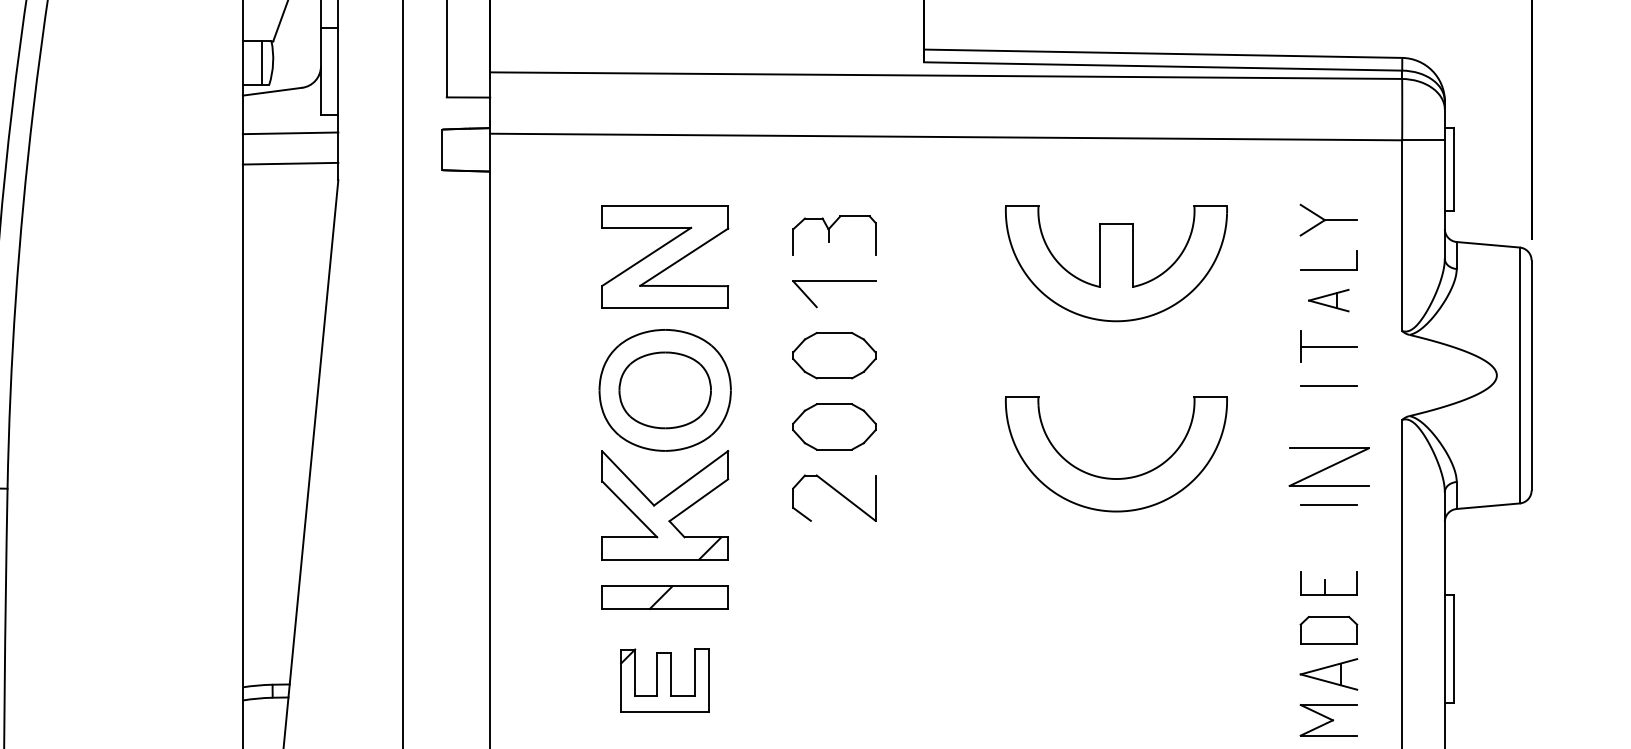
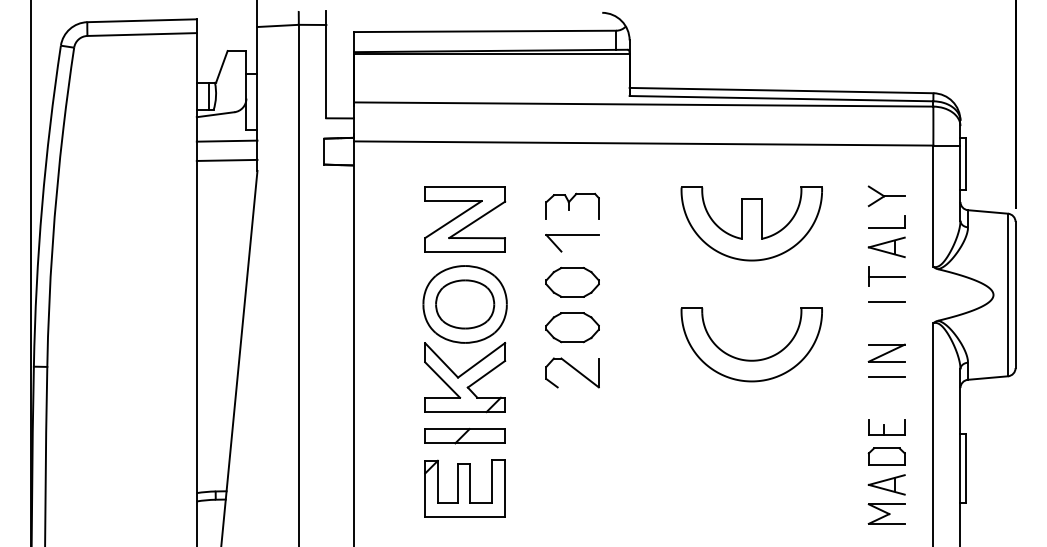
part: (1328, 300) -> (886, 247), size x1.43
part: (1328, 465) -> (886, 352), size x0.71
part: (664, 680) -> (464, 488), size x1.43

